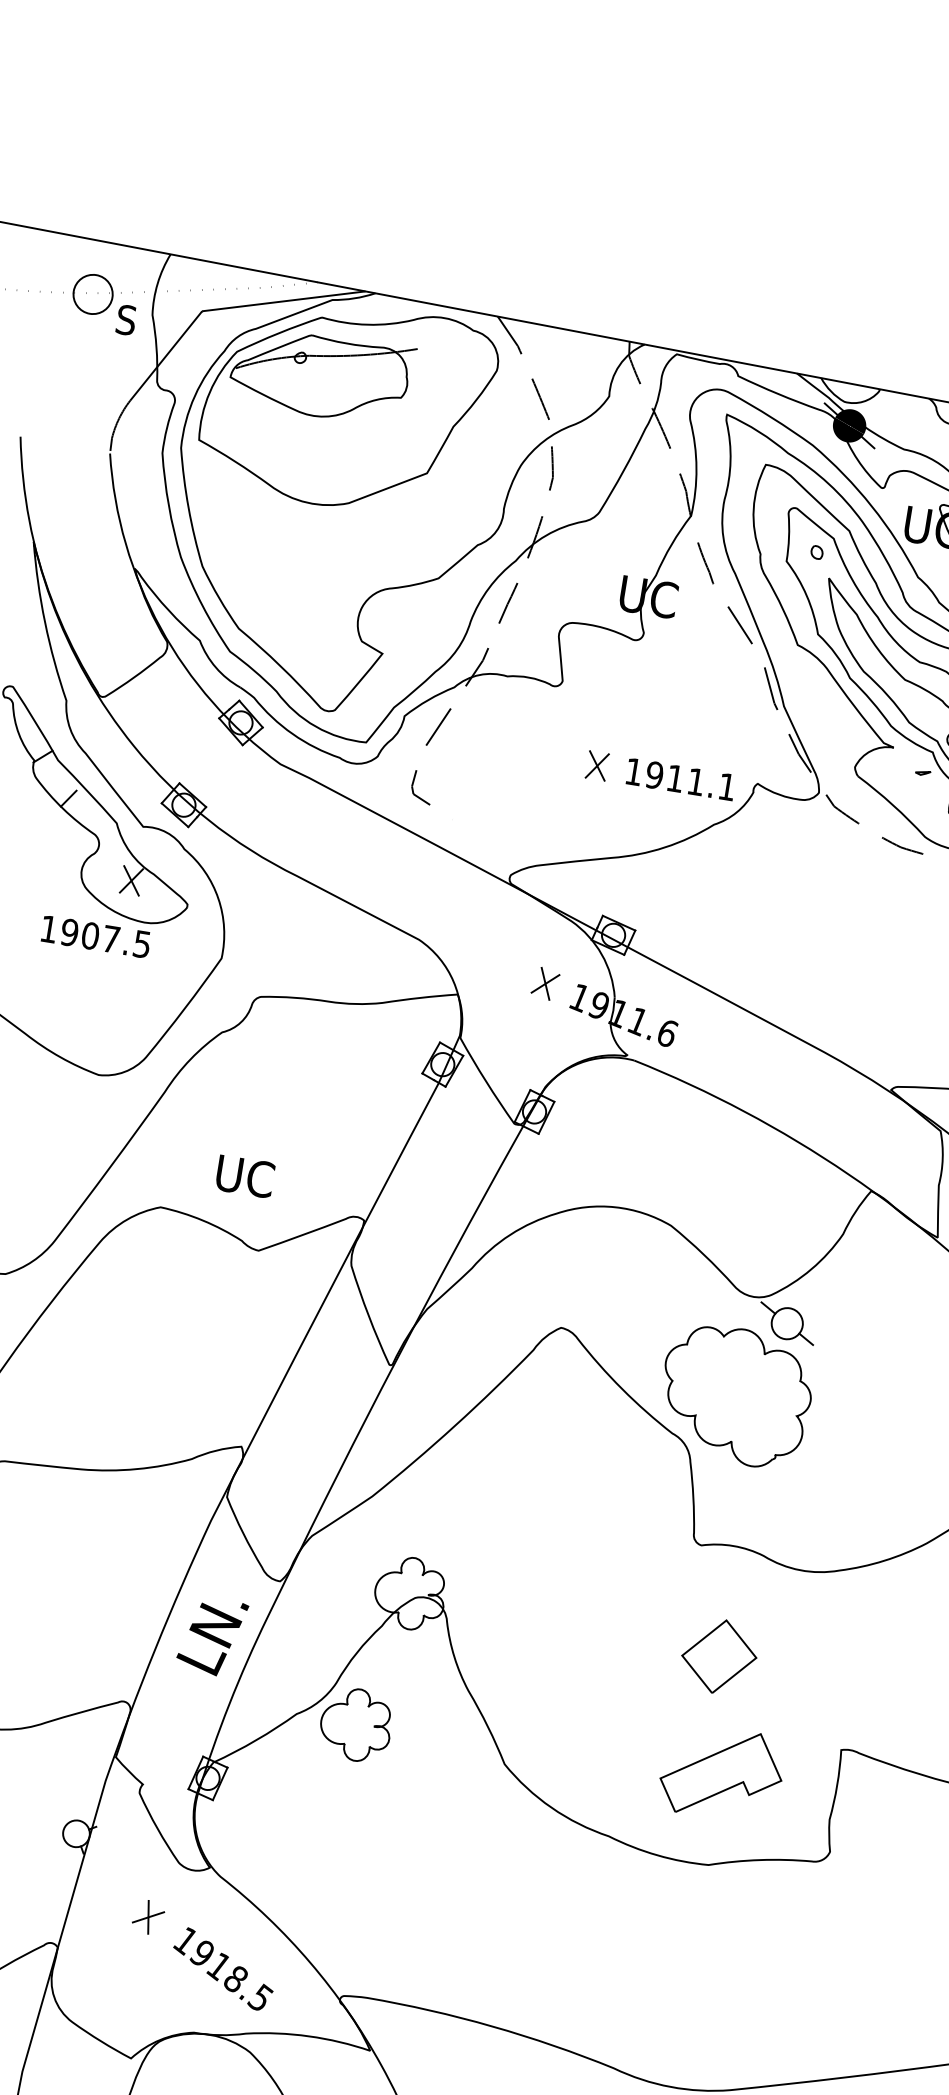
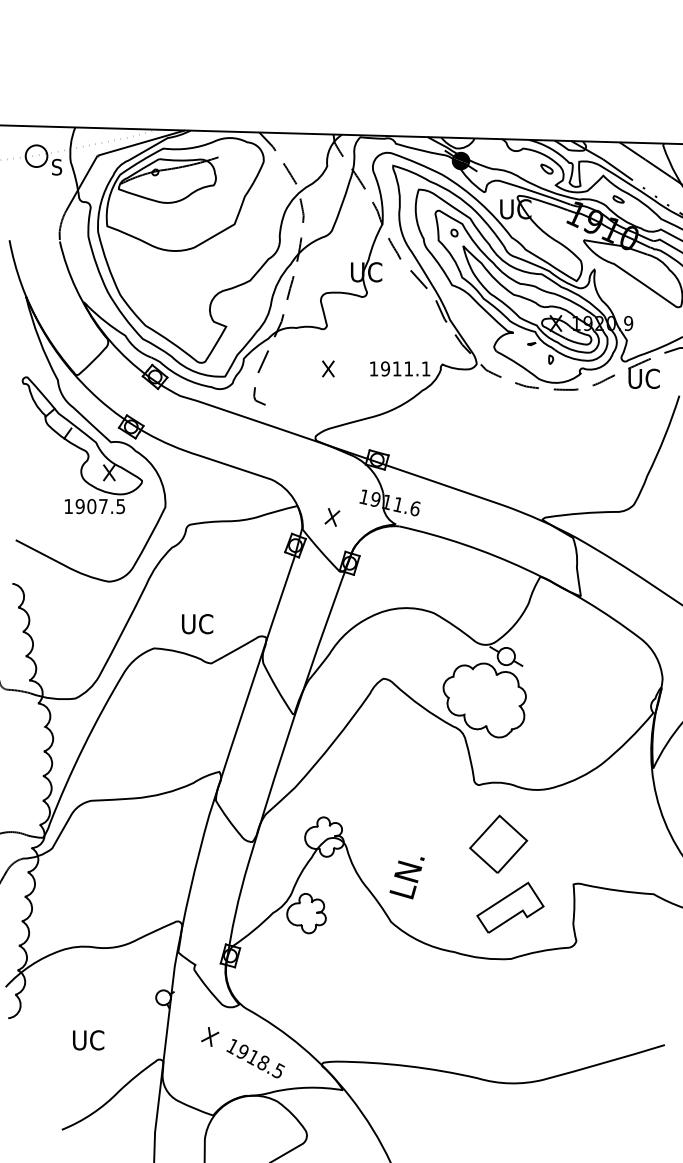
part: (597, 765) -> (328, 368), moved
part: (545, 983) -> (332, 517), moved
text: (210, 1637) -> (406, 878), moved
part: (719, 1655) -> (498, 843), size x1.4

